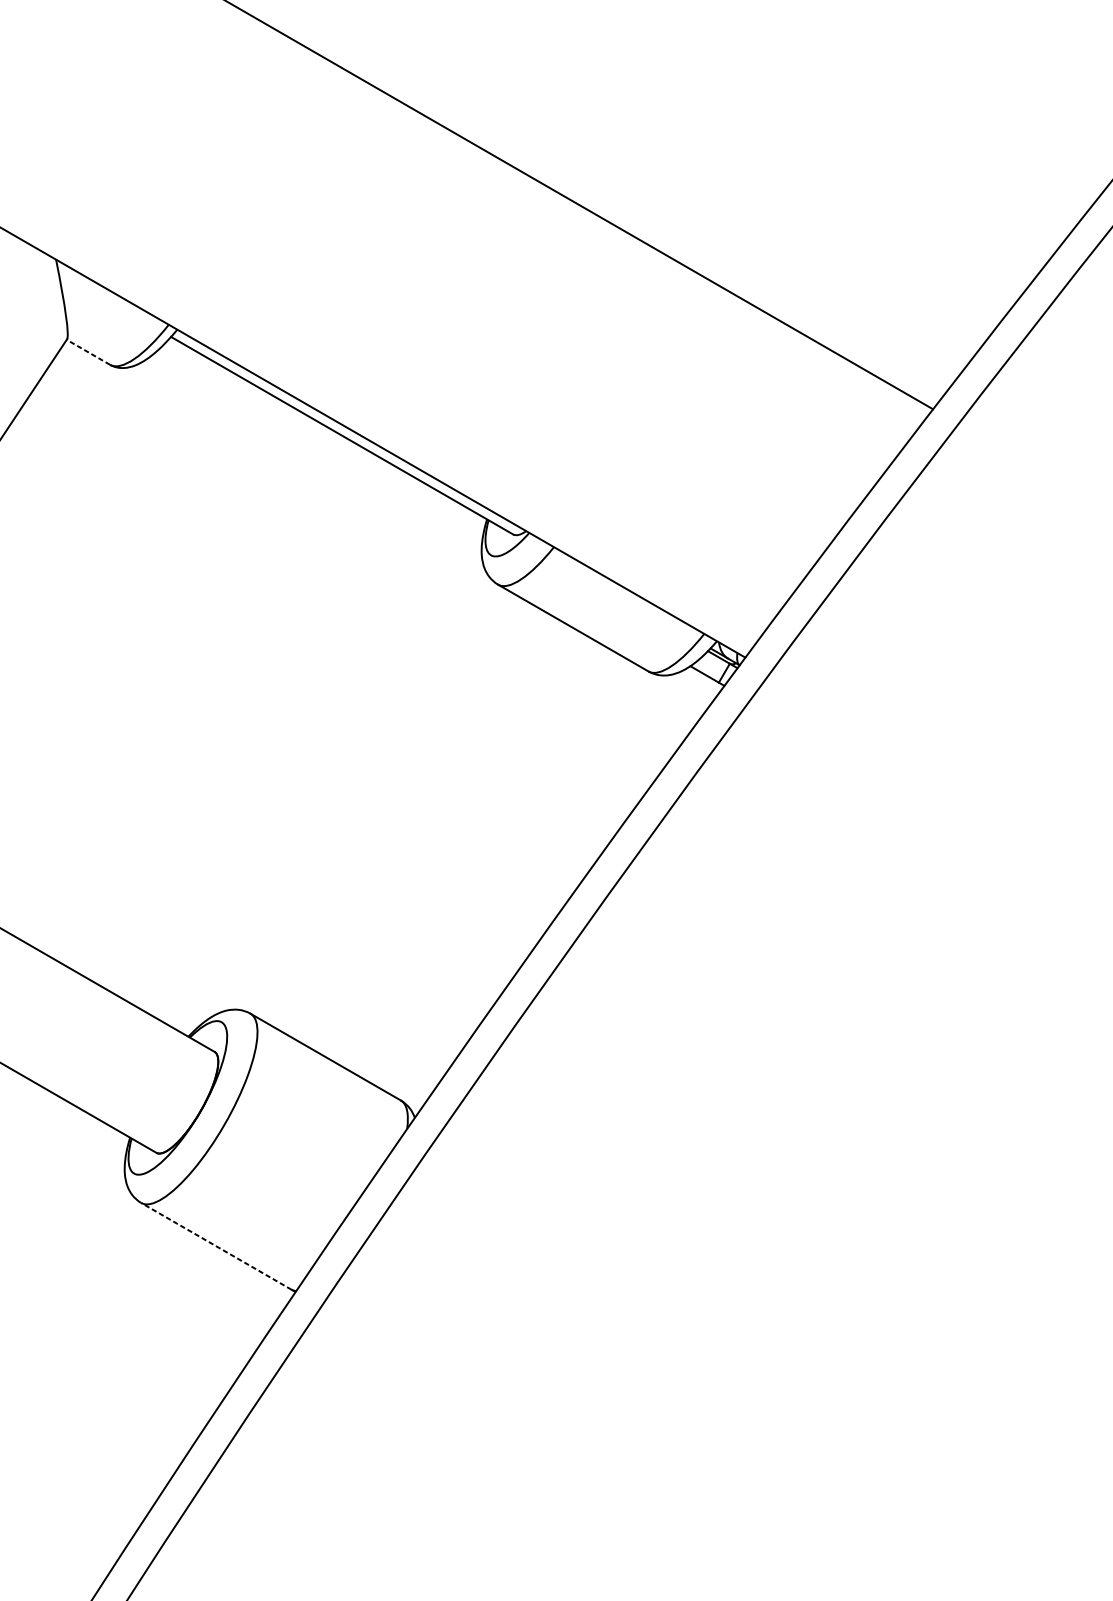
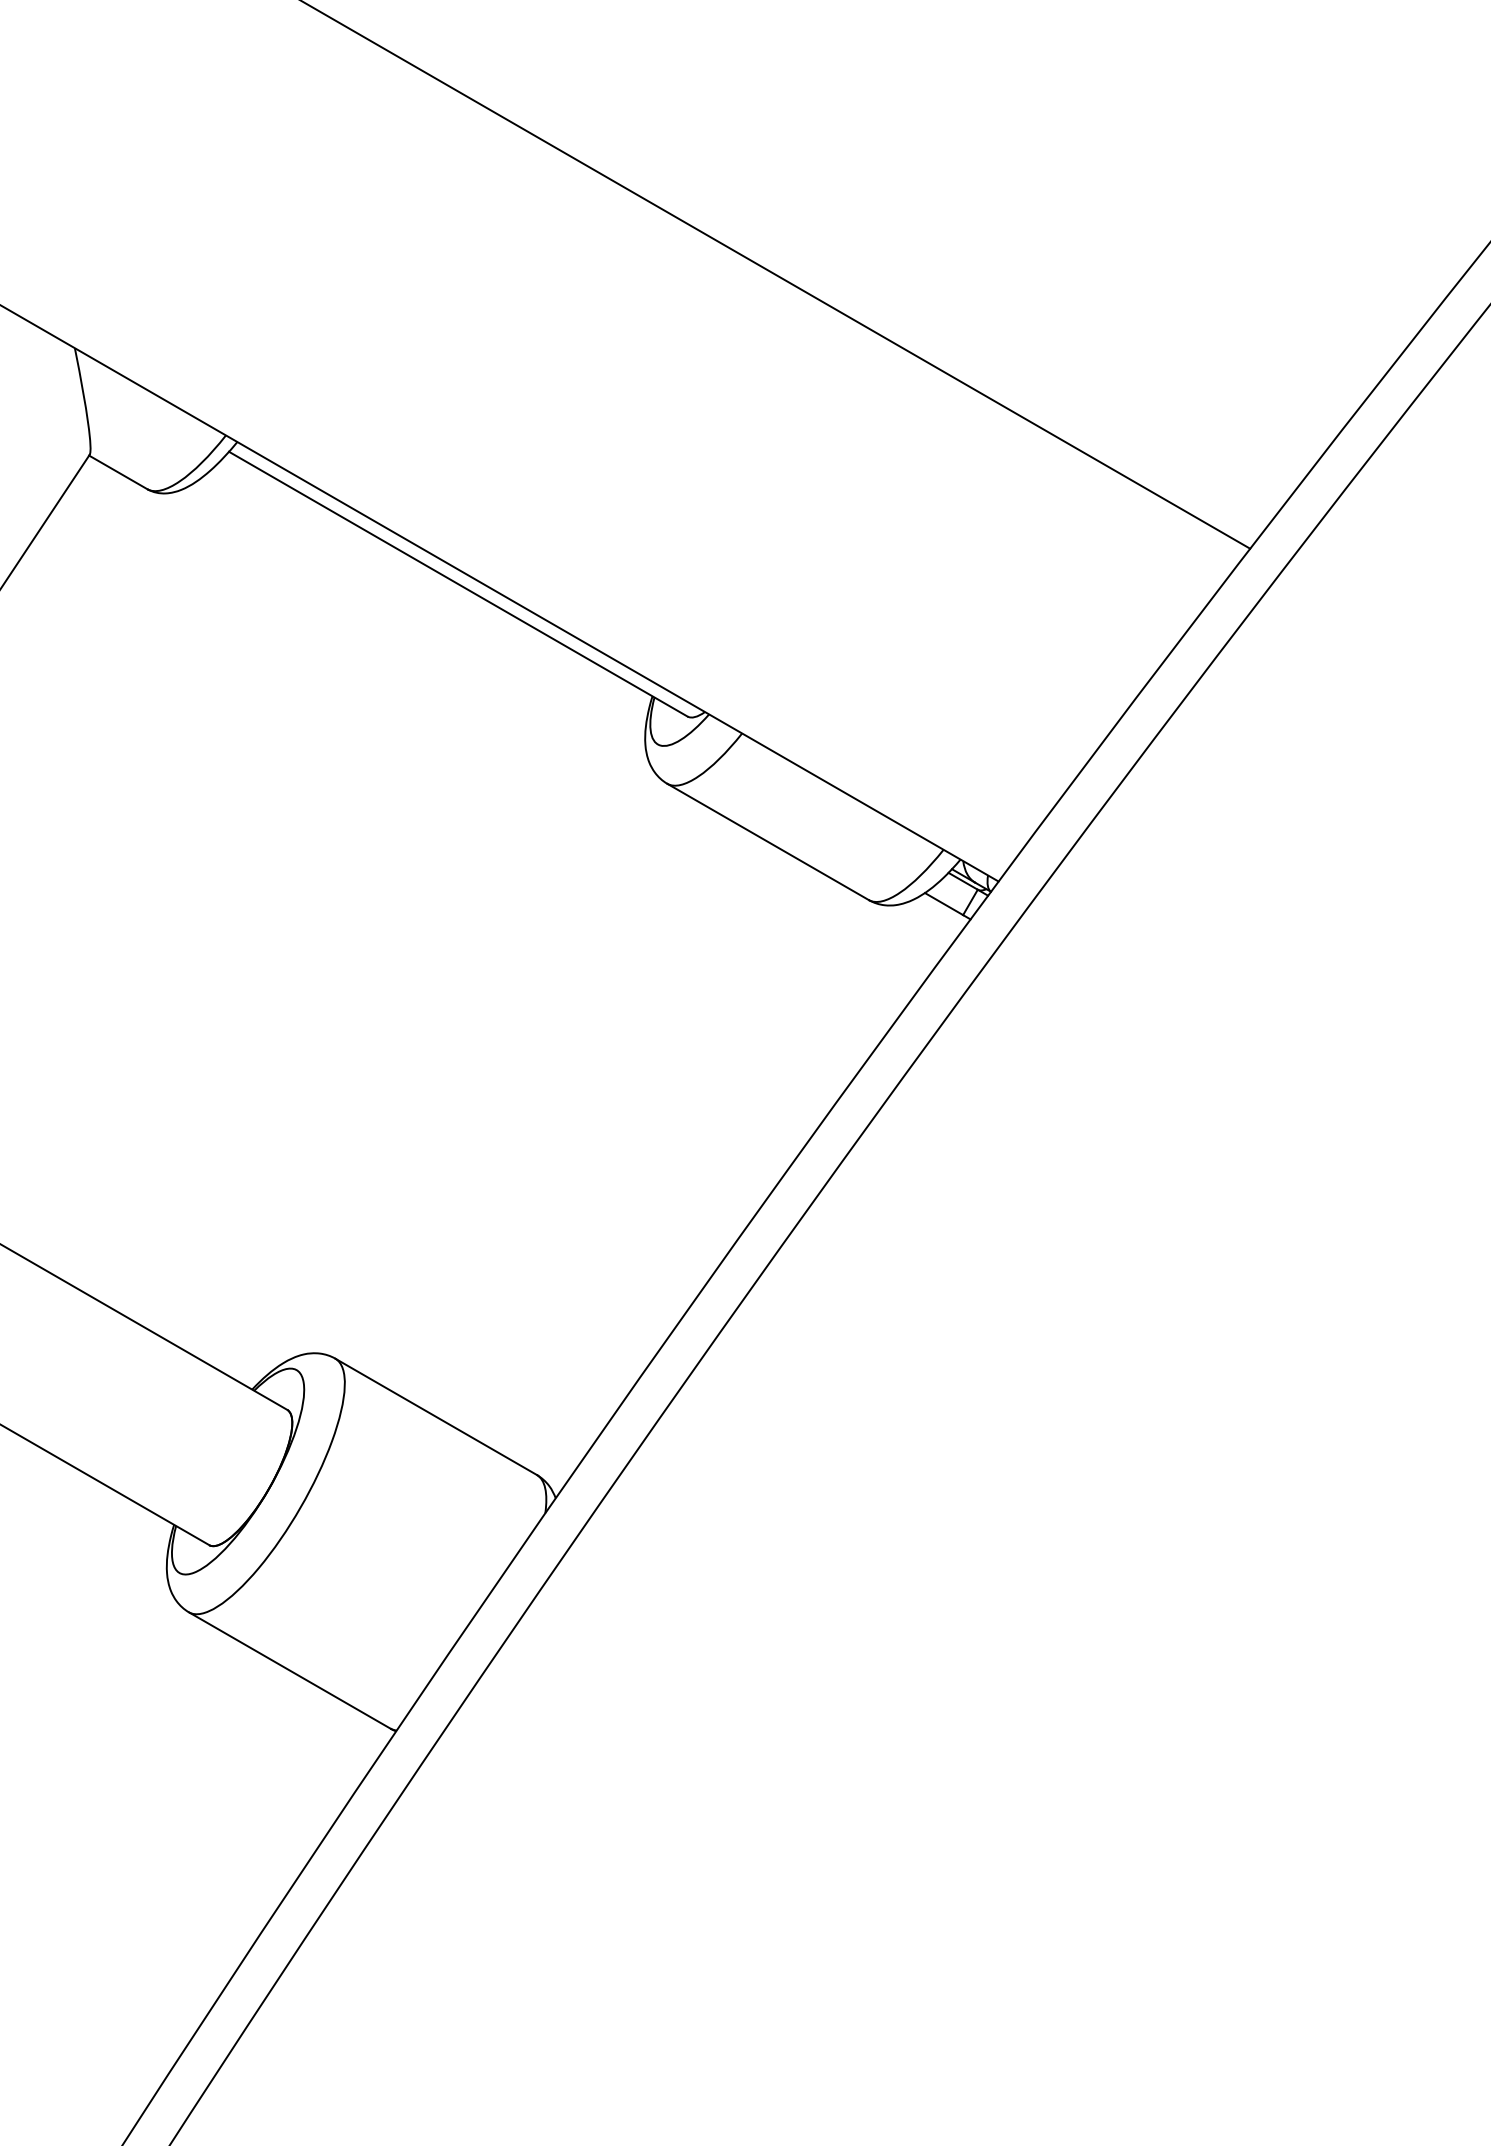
line: (88, 352) -> (118, 472), dashed -> solid
line: (216, 1246) -> (289, 1670), dashed -> solid

